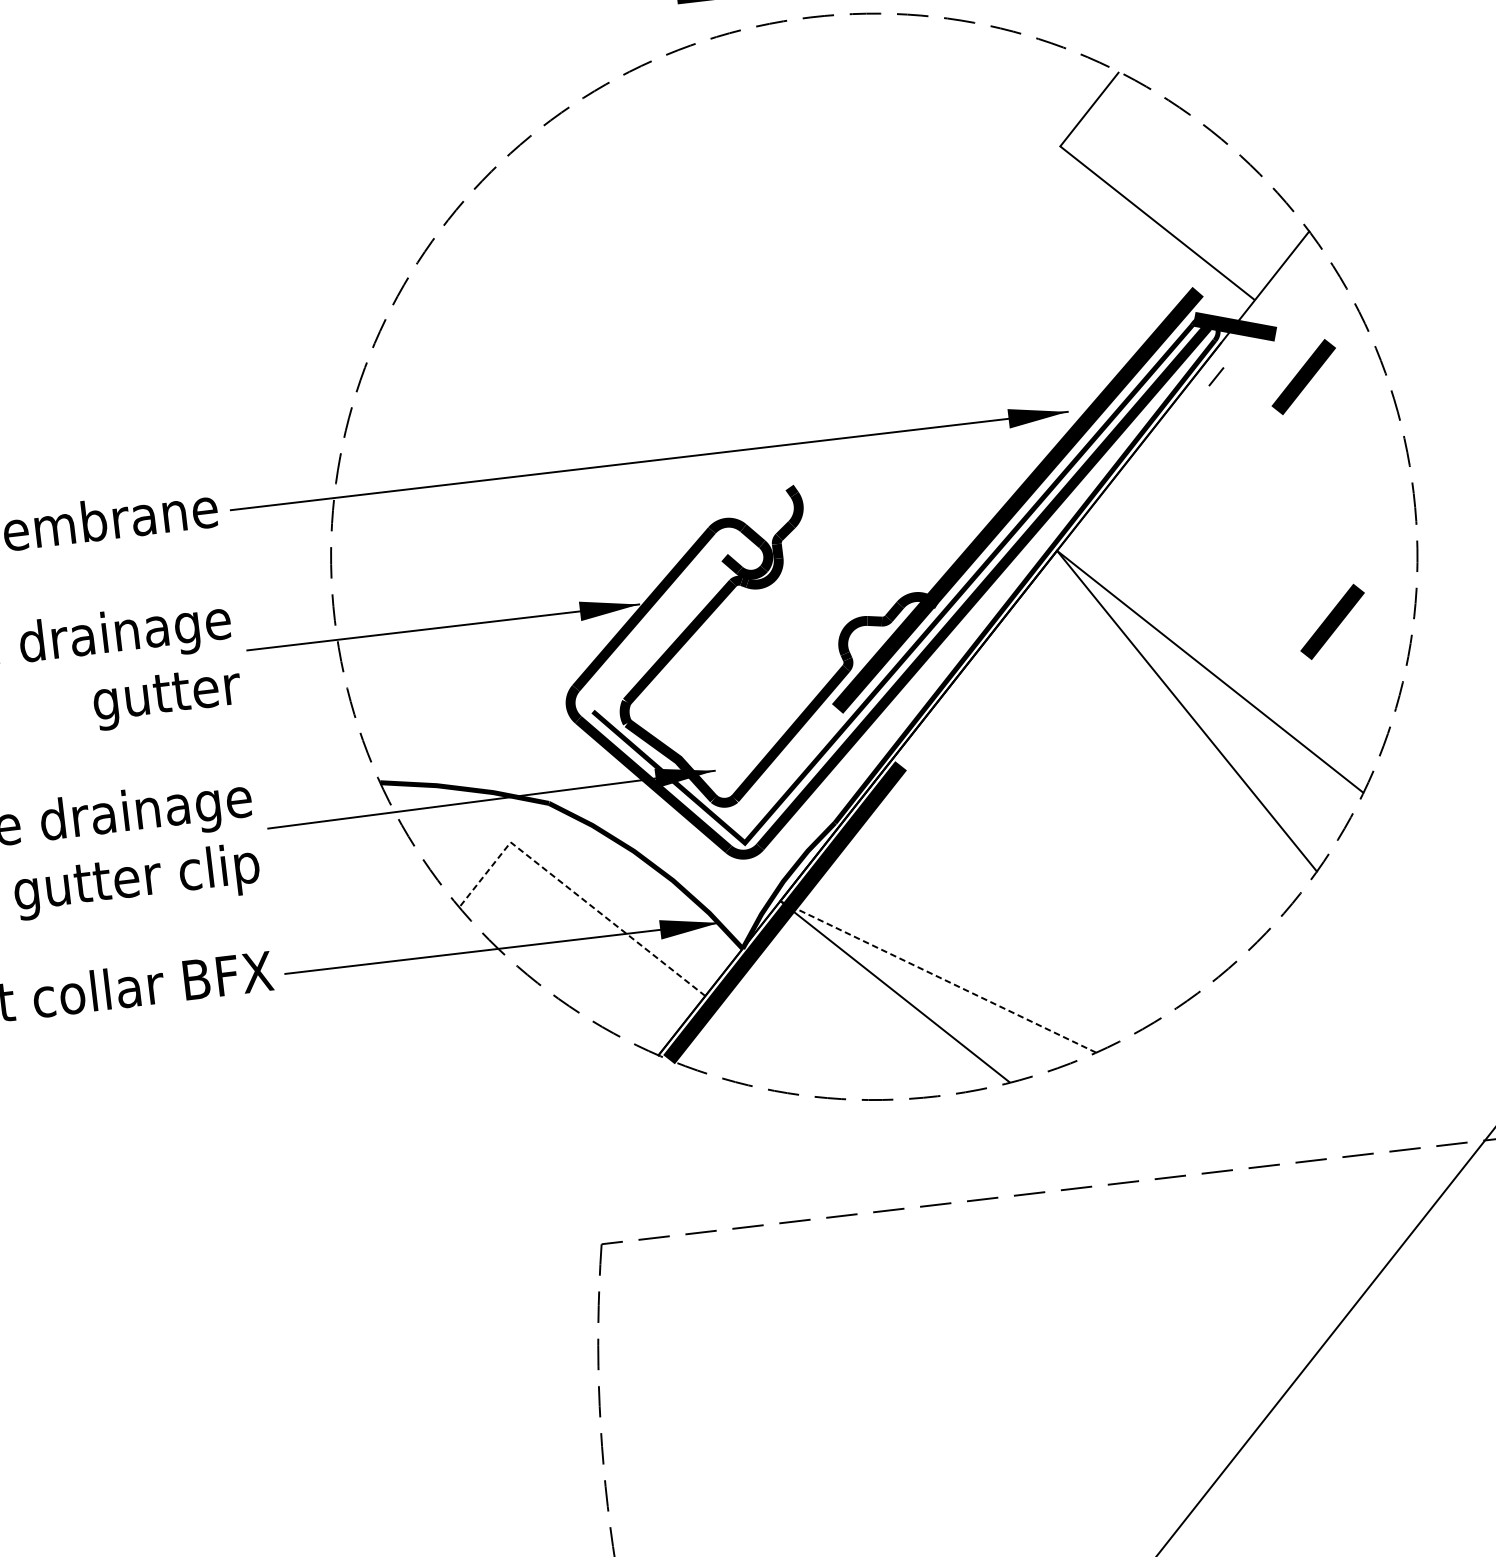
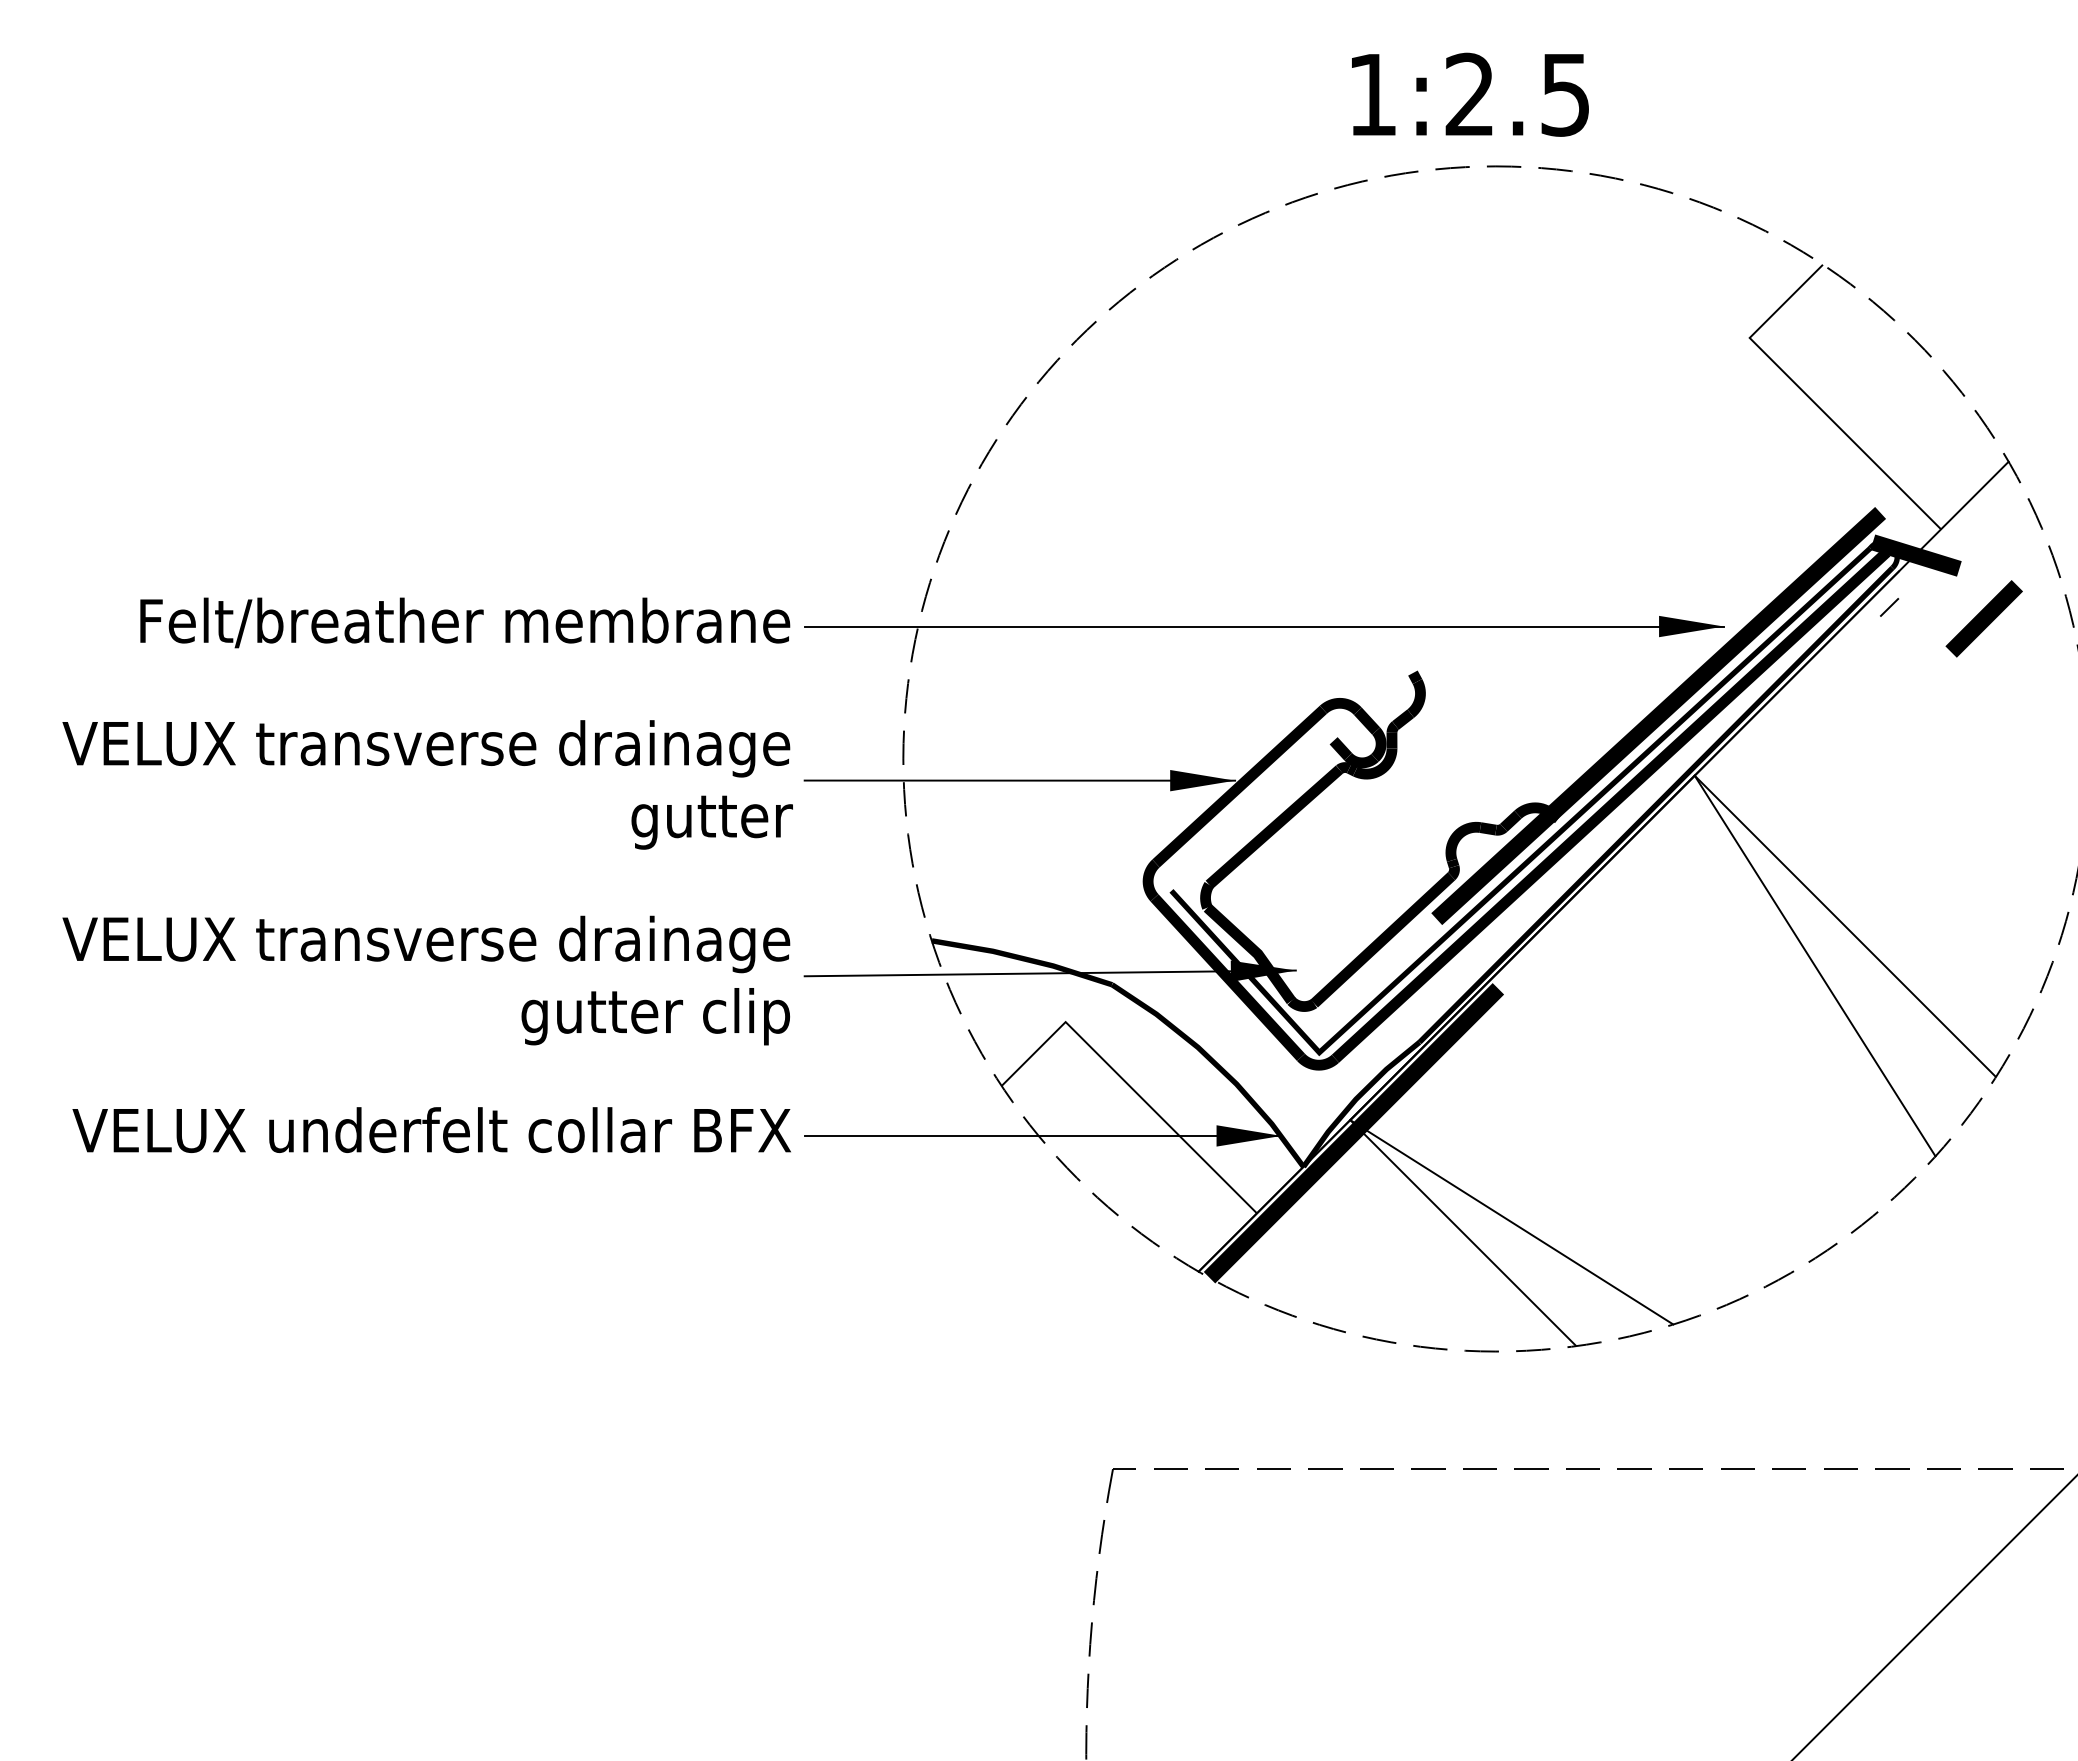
line: (1331, 621) -> (1983, 887), removed
line: (574, 892) -> (1128, 1084), dashed -> solid
line: (938, 977) -> (1511, 1222), dashed -> solid

